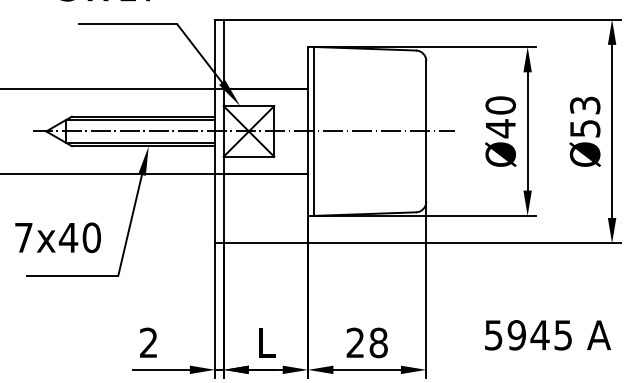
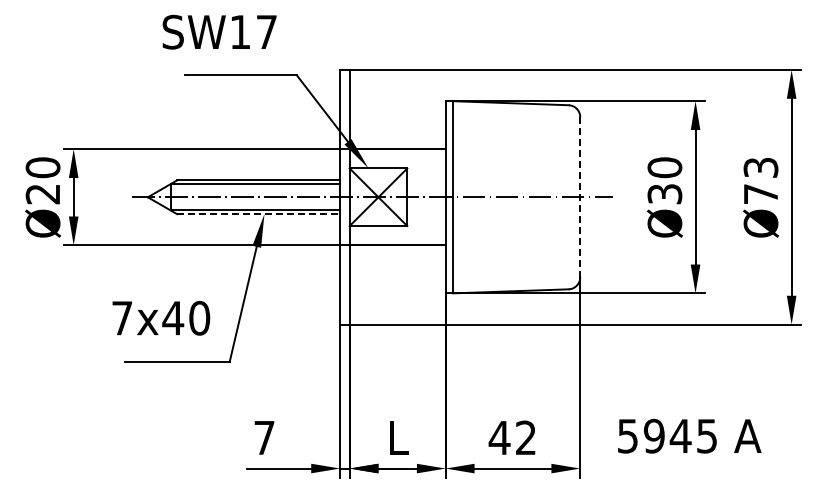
text: (500, 128) -> (664, 194), Ø40 -> Ø30
text: (585, 128) -> (761, 194), Ø53 -> Ø73
line: (426, 131) -> (580, 197), solid -> dashed
line: (143, 146) -> (258, 214), solid -> dashed
text: (547, 334) -> (689, 435), moved
text: (148, 342) -> (264, 437), 2 -> 7
text: (366, 342) -> (512, 437), 28 -> 42

